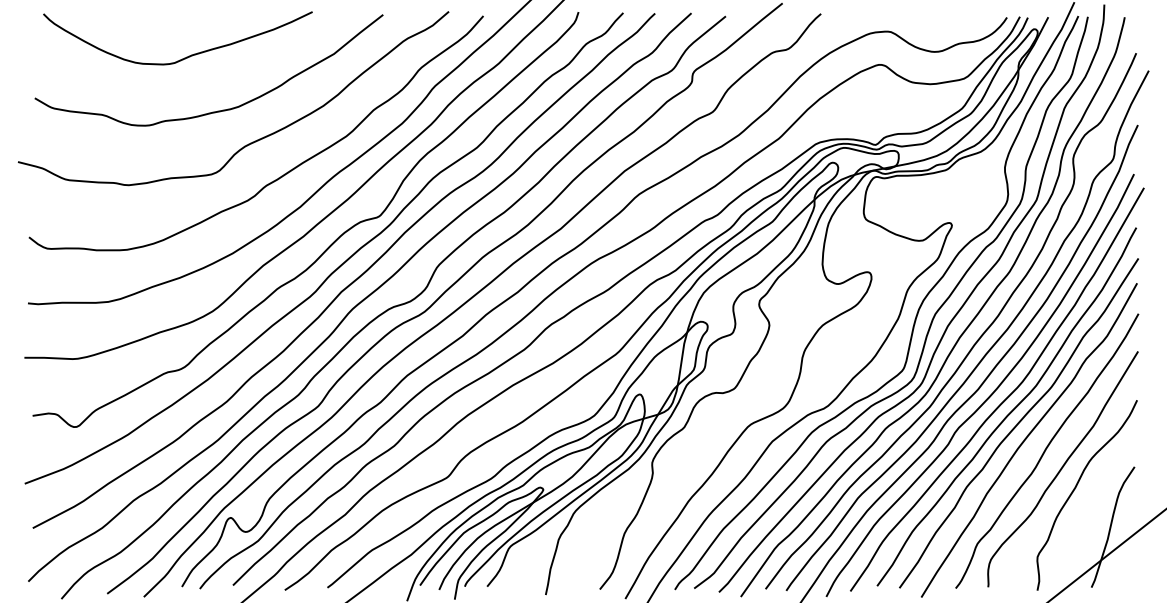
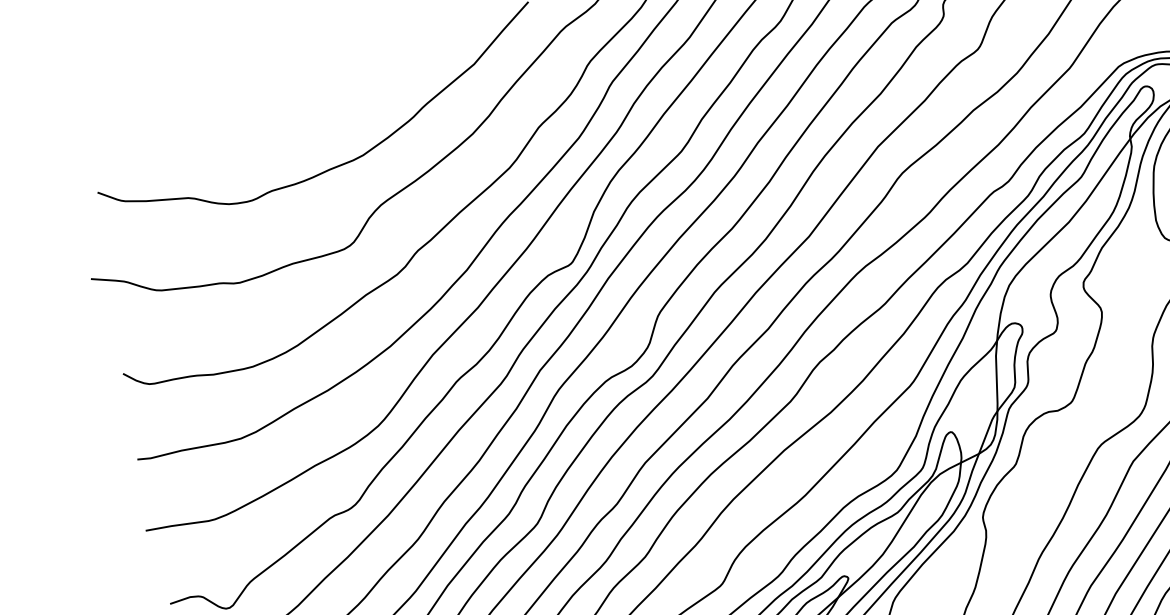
curve: (186, 56) -> (283, 102), removed

